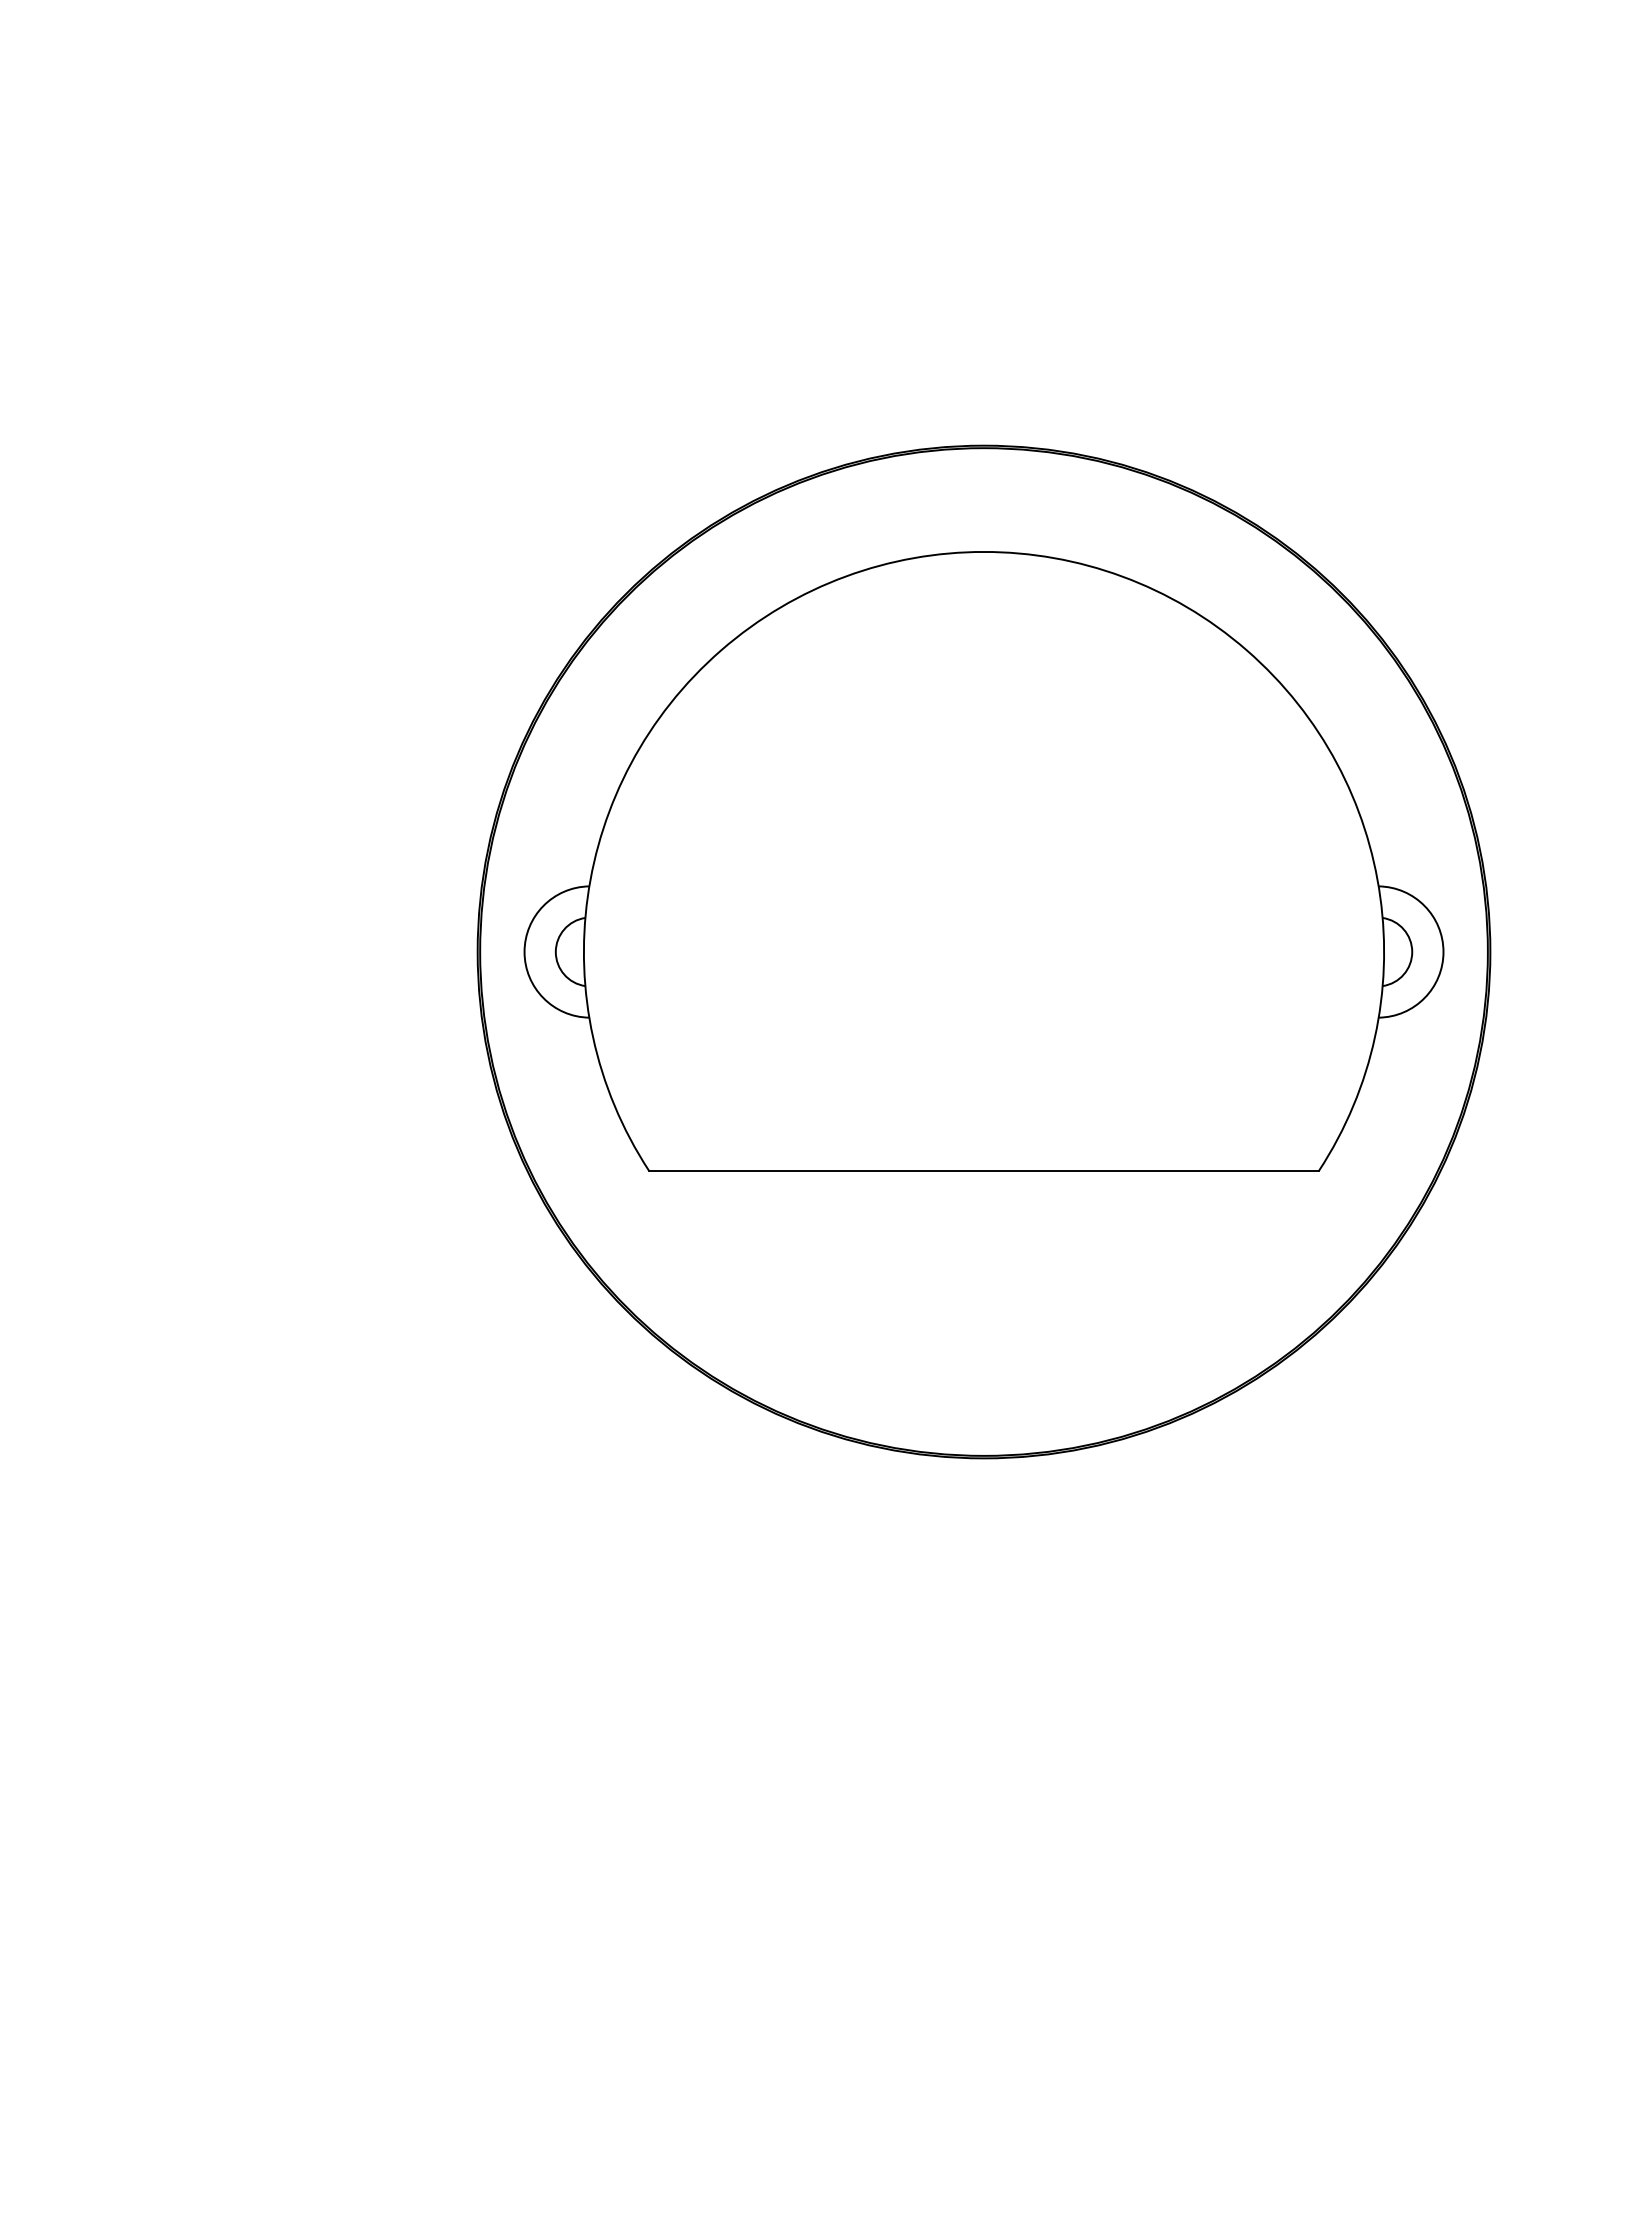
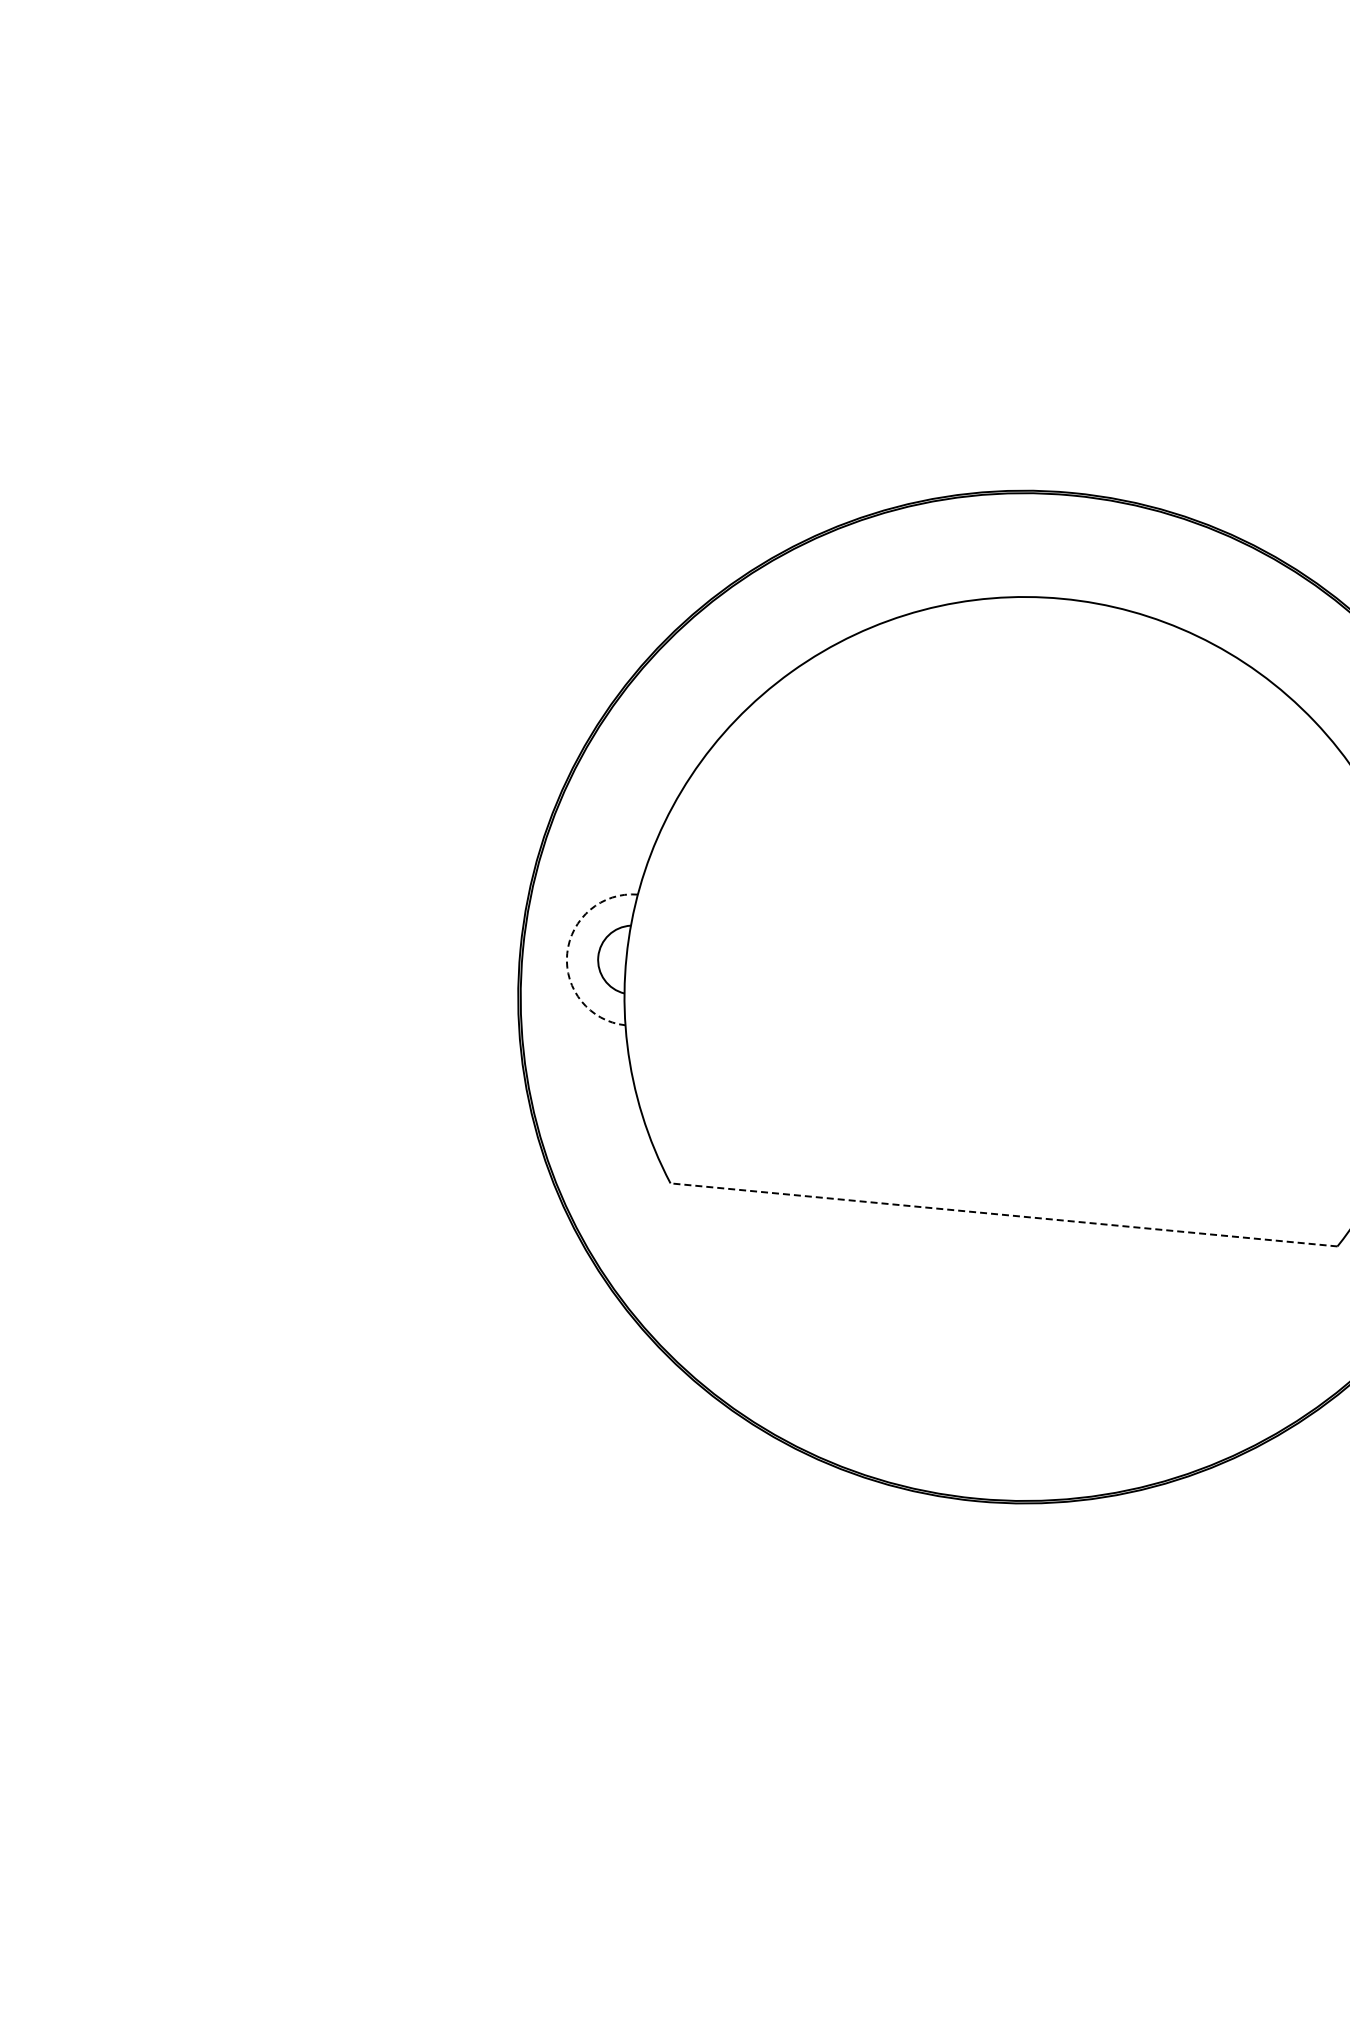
arc: (524, 952) -> (567, 954), solid -> dashed
line: (984, 1170) -> (1004, 1214), solid -> dashed

